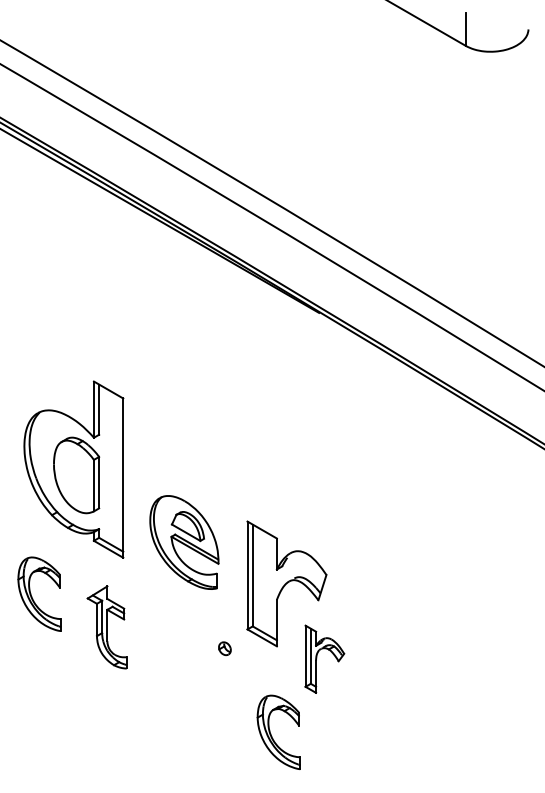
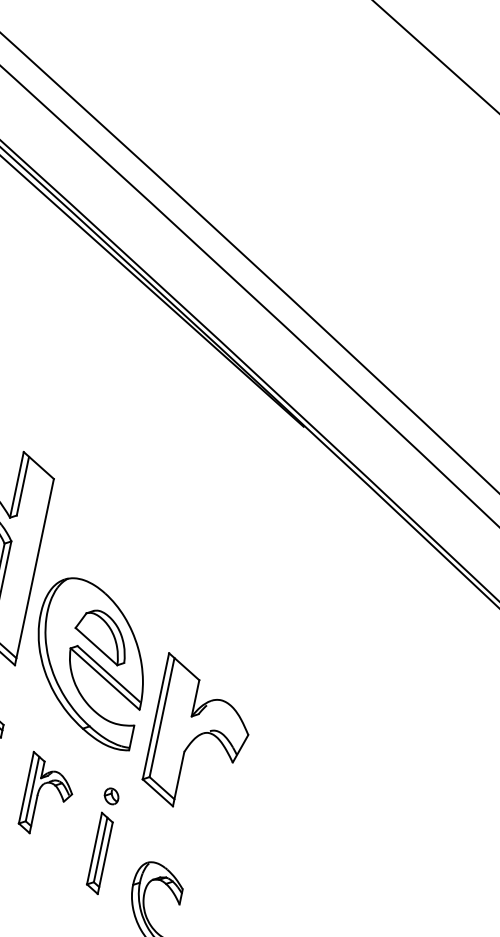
part: (184, 542) -> (90, 662), size x1.43
part: (317, 658) -> (39, 793), moved
part: (224, 697) -> (99, 853), added

